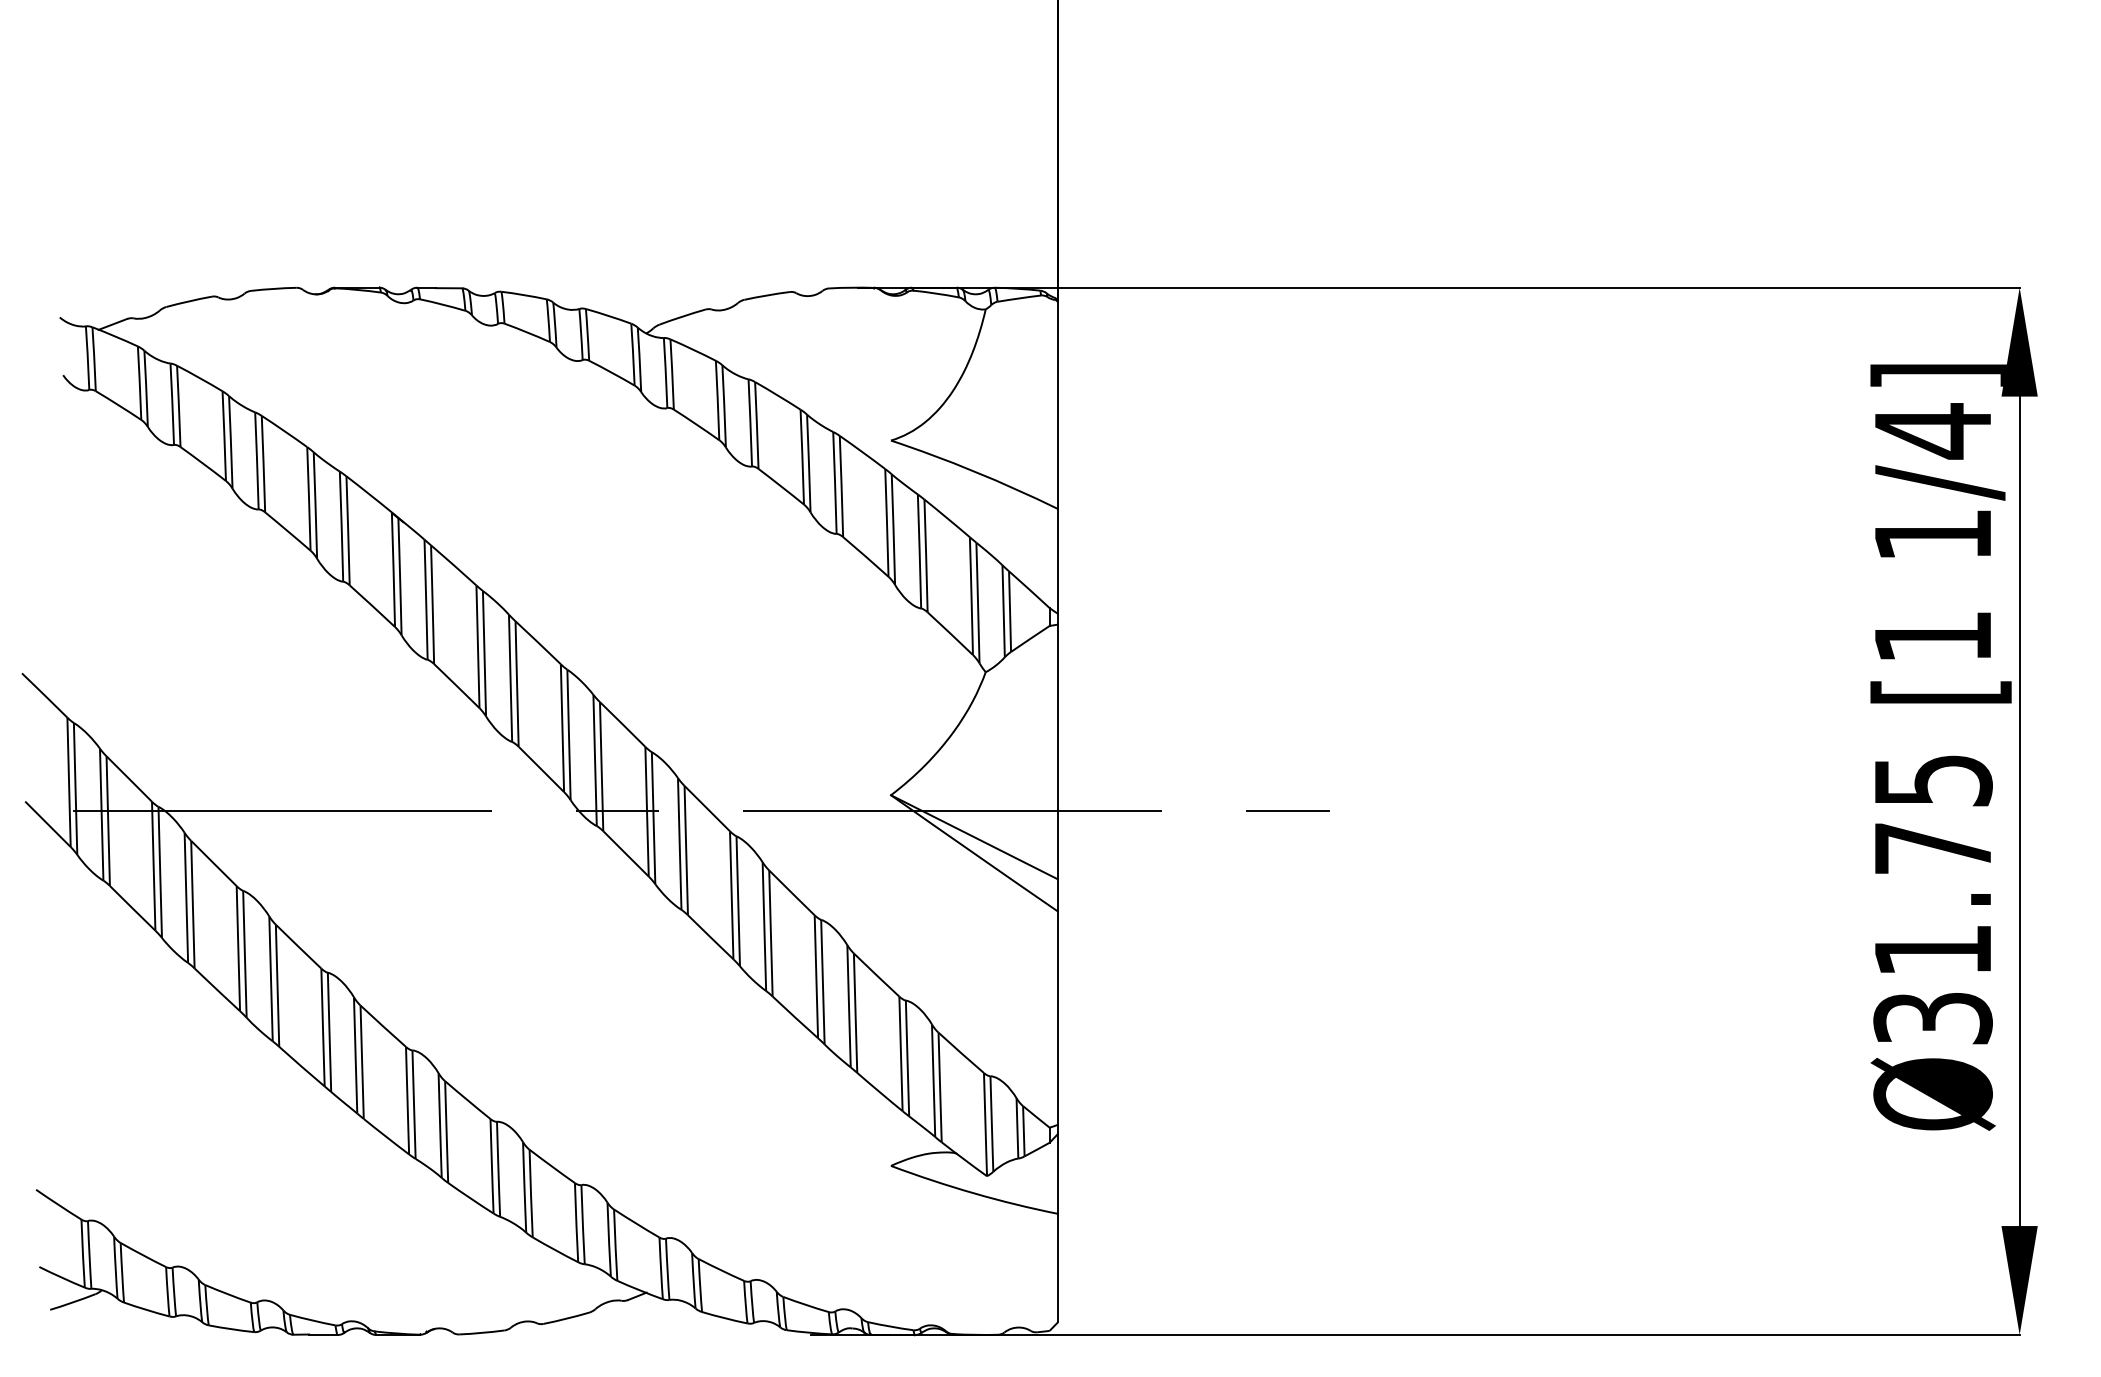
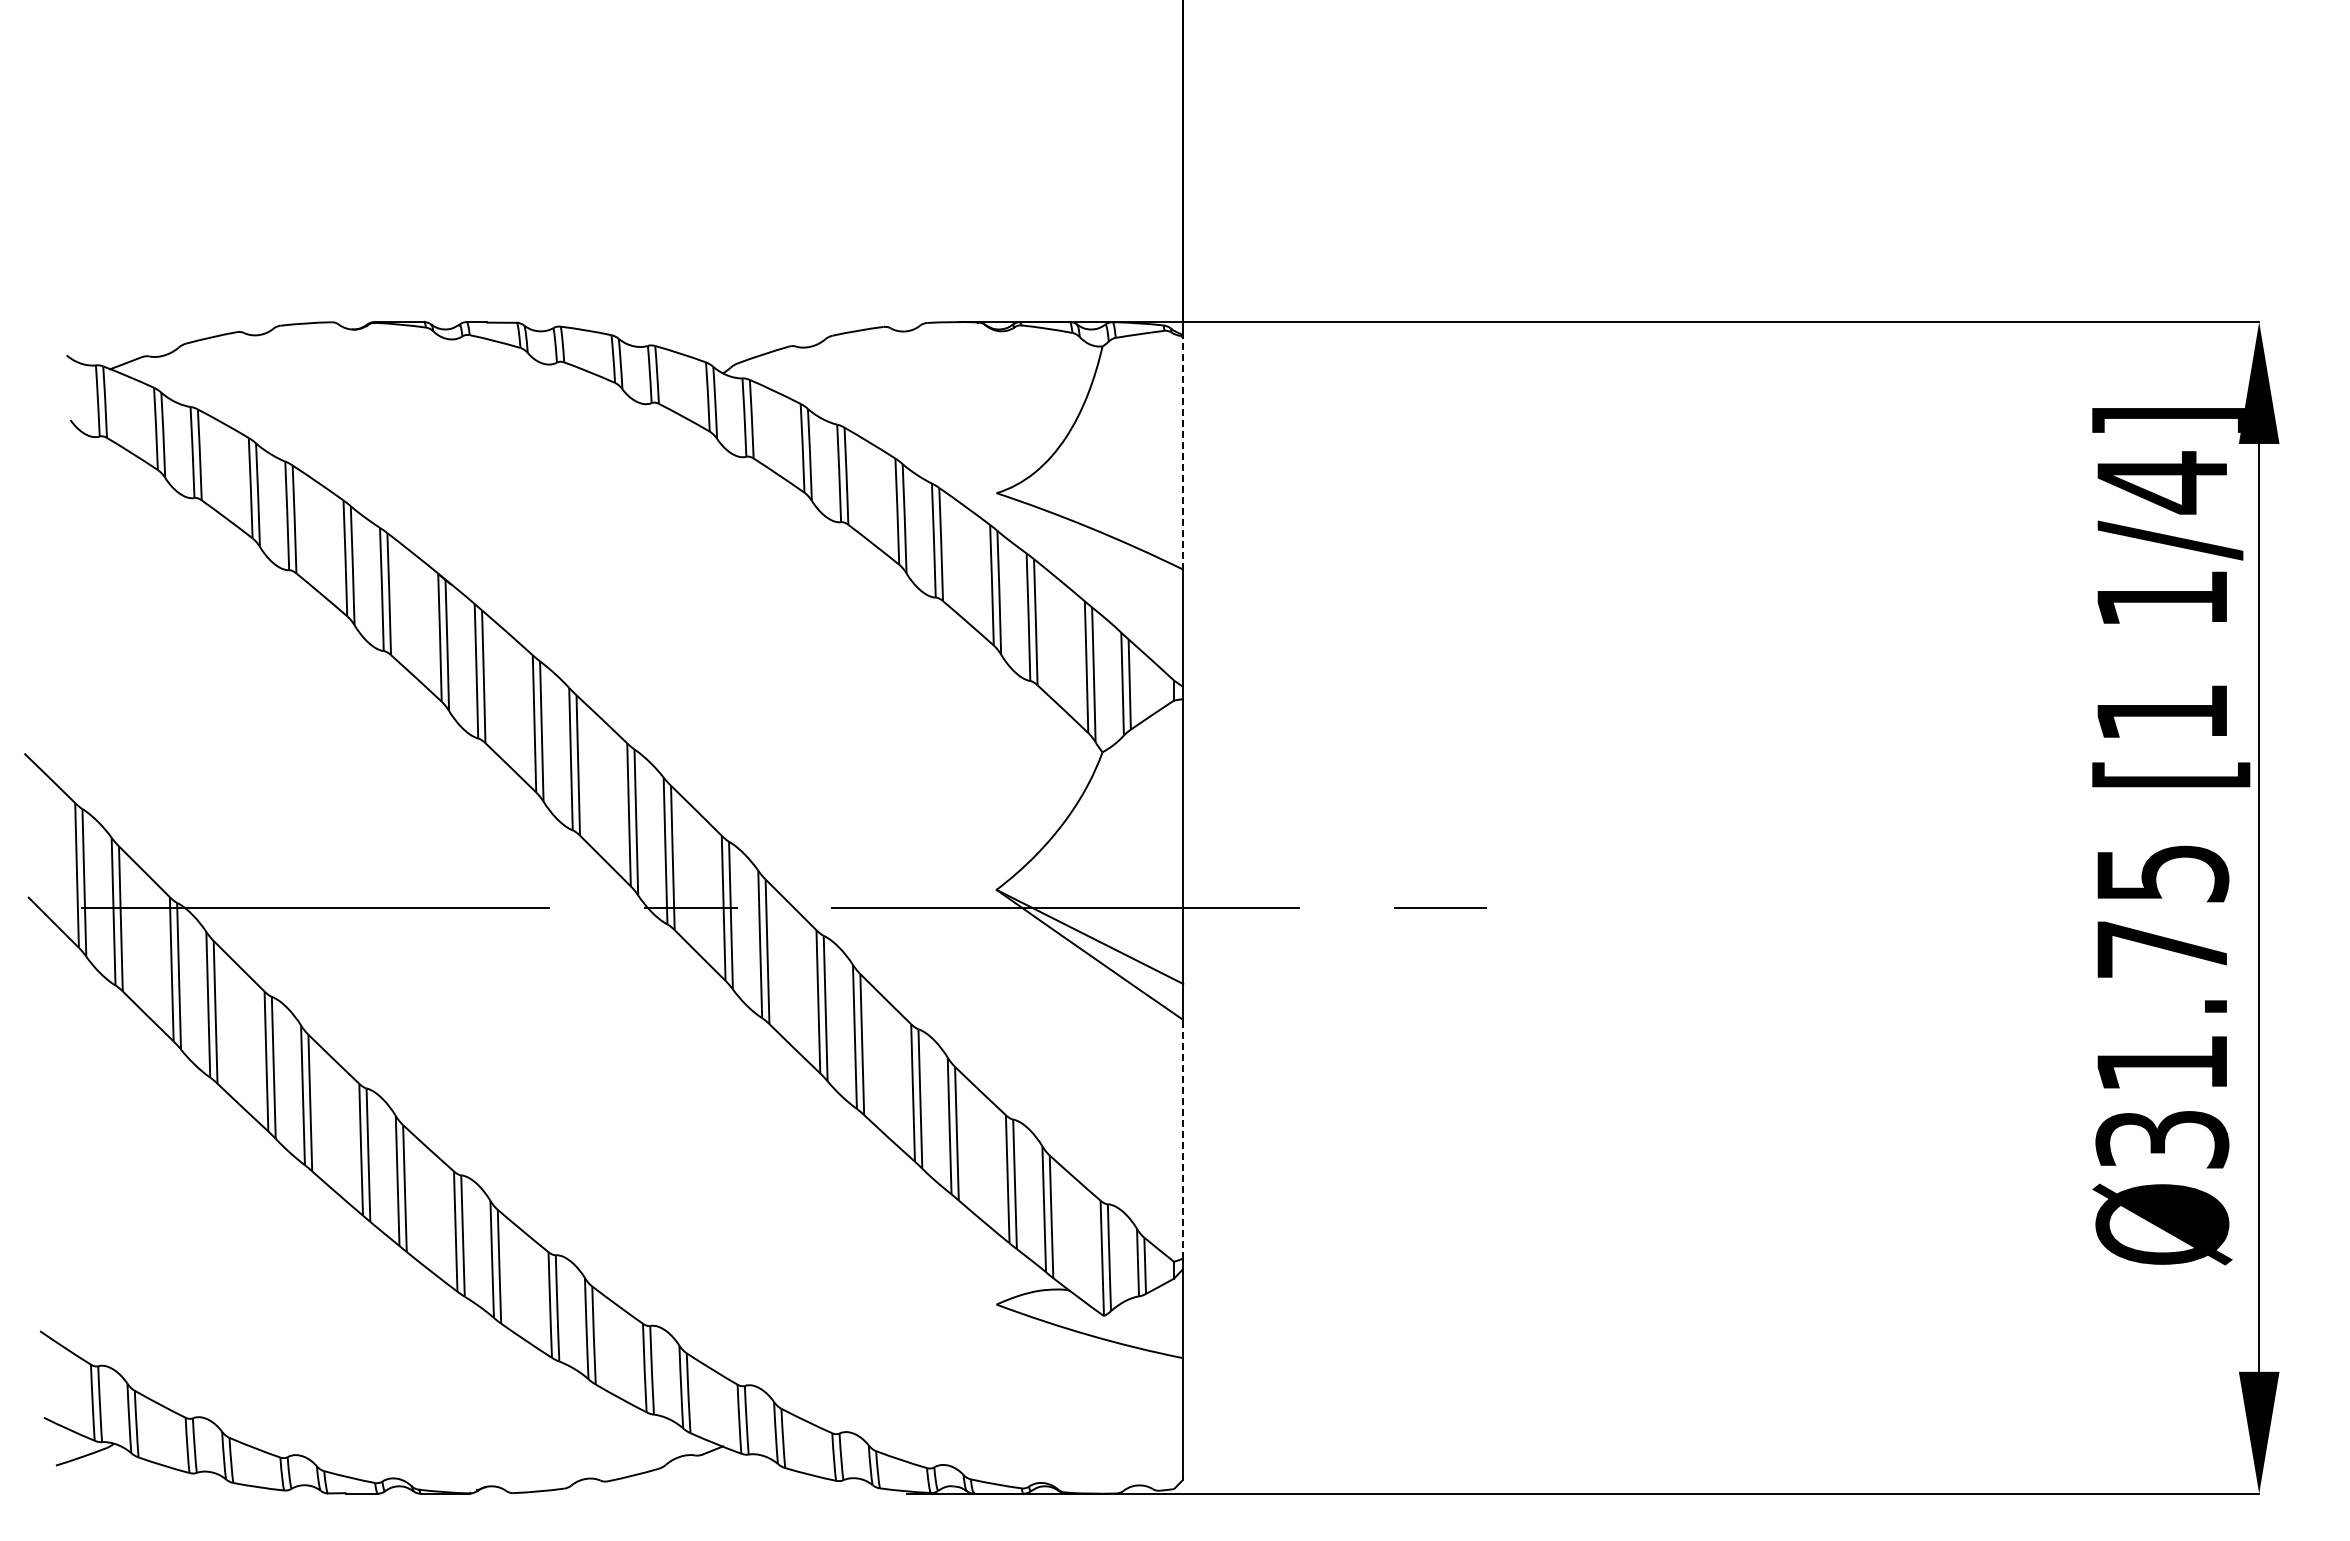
line: (1058, 405) -> (1183, 453), solid -> dashed
line: (1058, 1017) -> (1183, 1138), solid -> dashed

